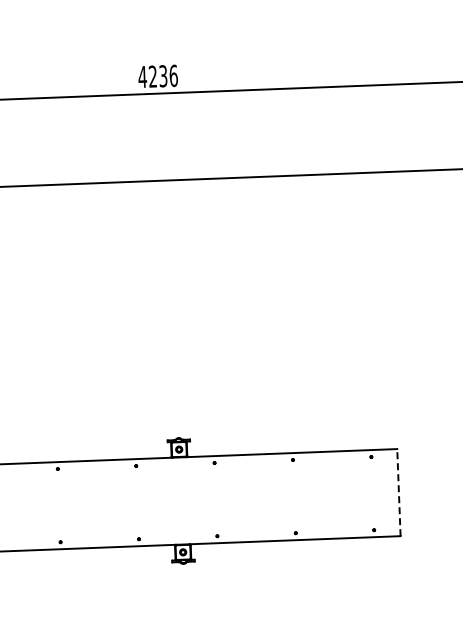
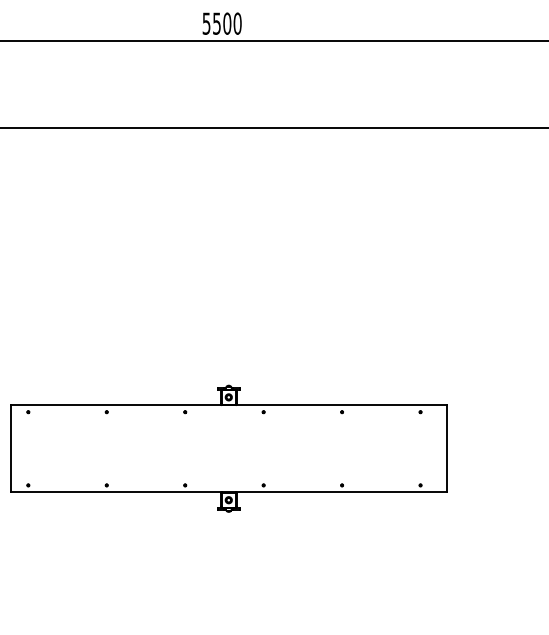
text: (157, 76) -> (221, 23), 4236 -> 5500
line: (398, 492) -> (446, 448), dashed -> solid

